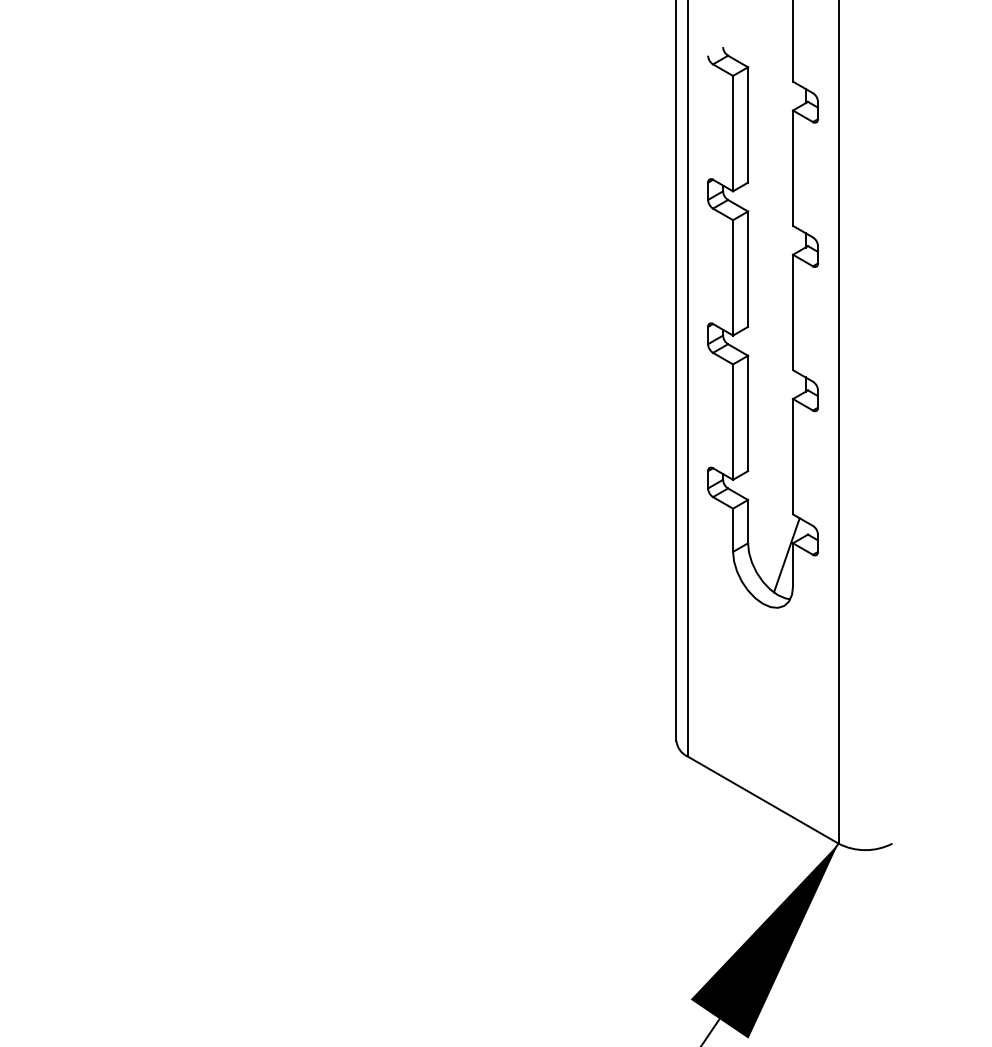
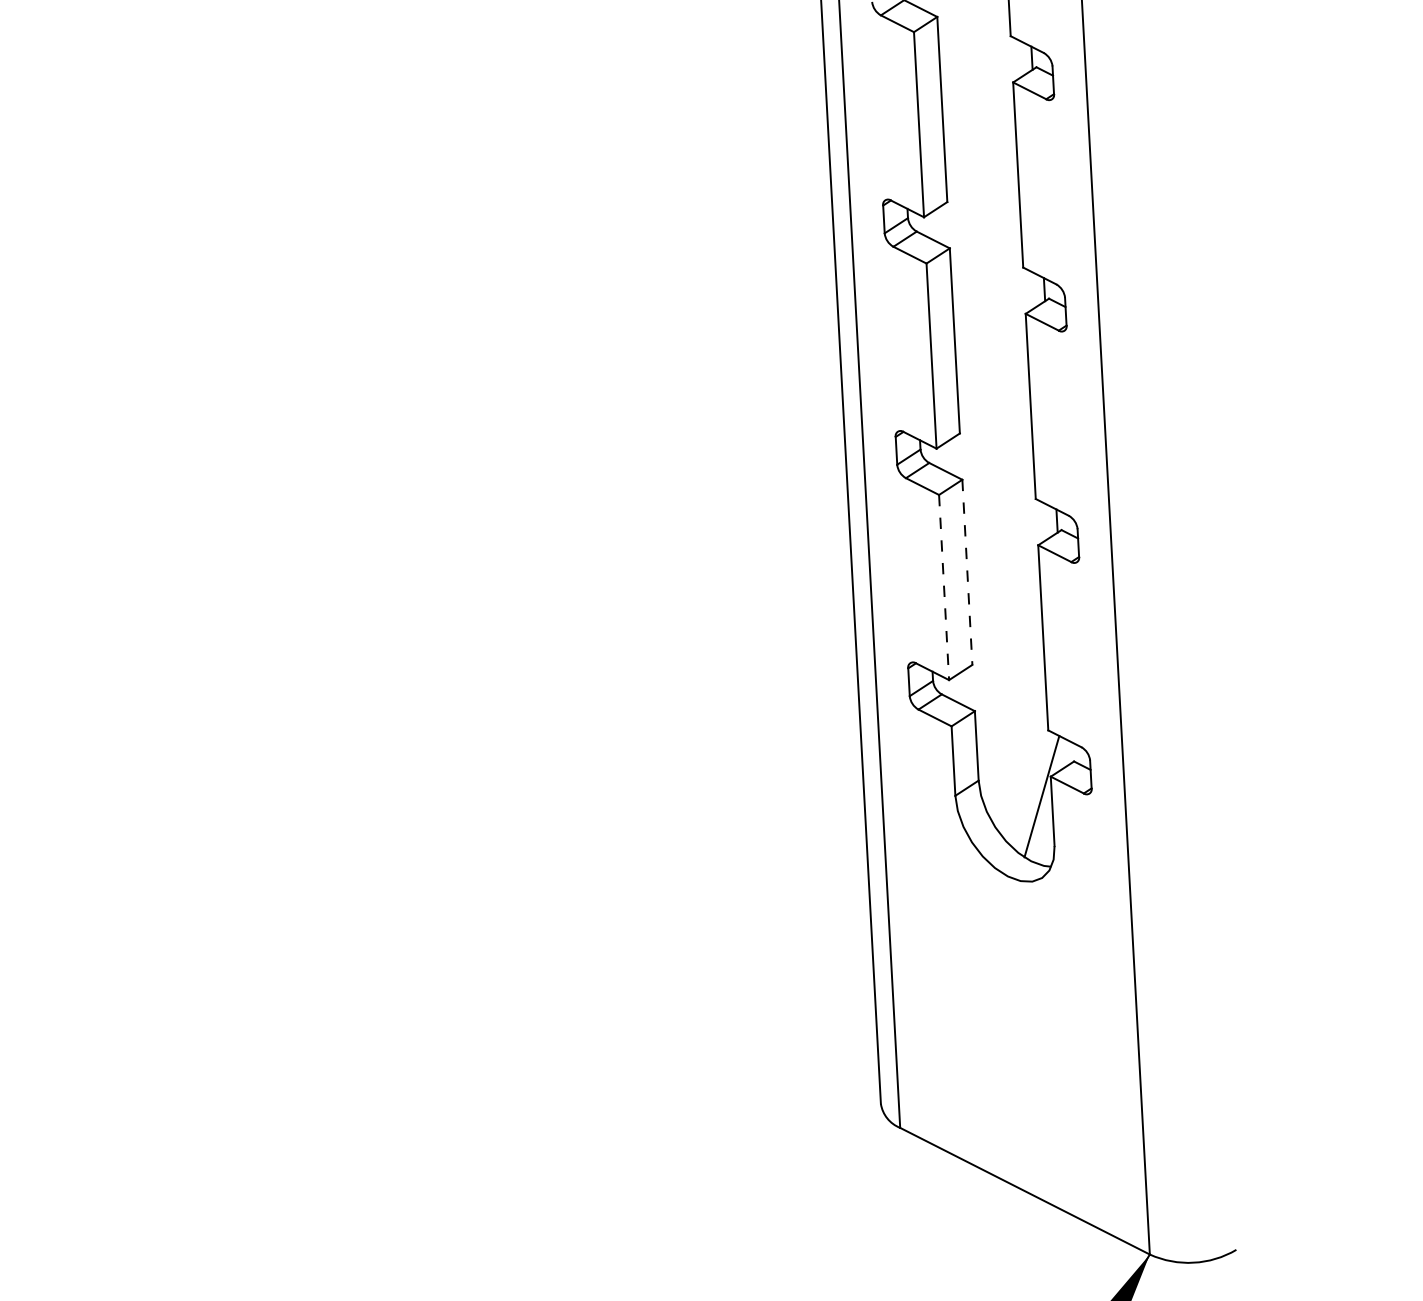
line: (748, 413) -> (968, 572), solid -> dashed
line: (733, 422) -> (944, 588), solid -> dashed

